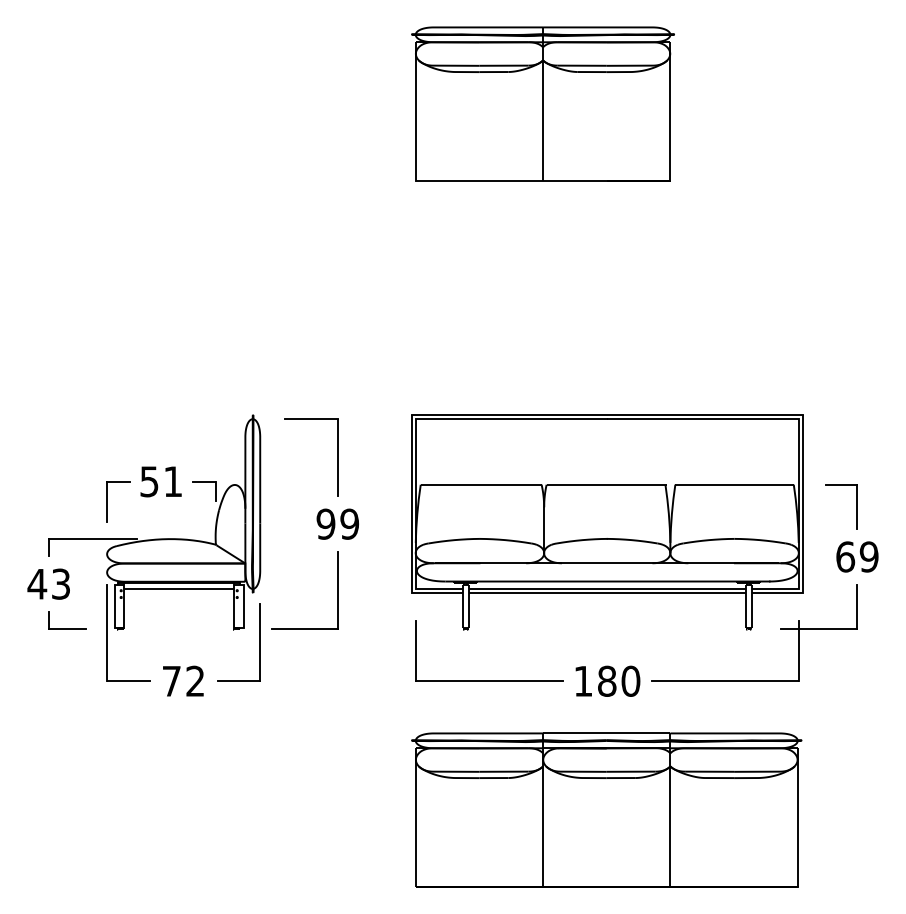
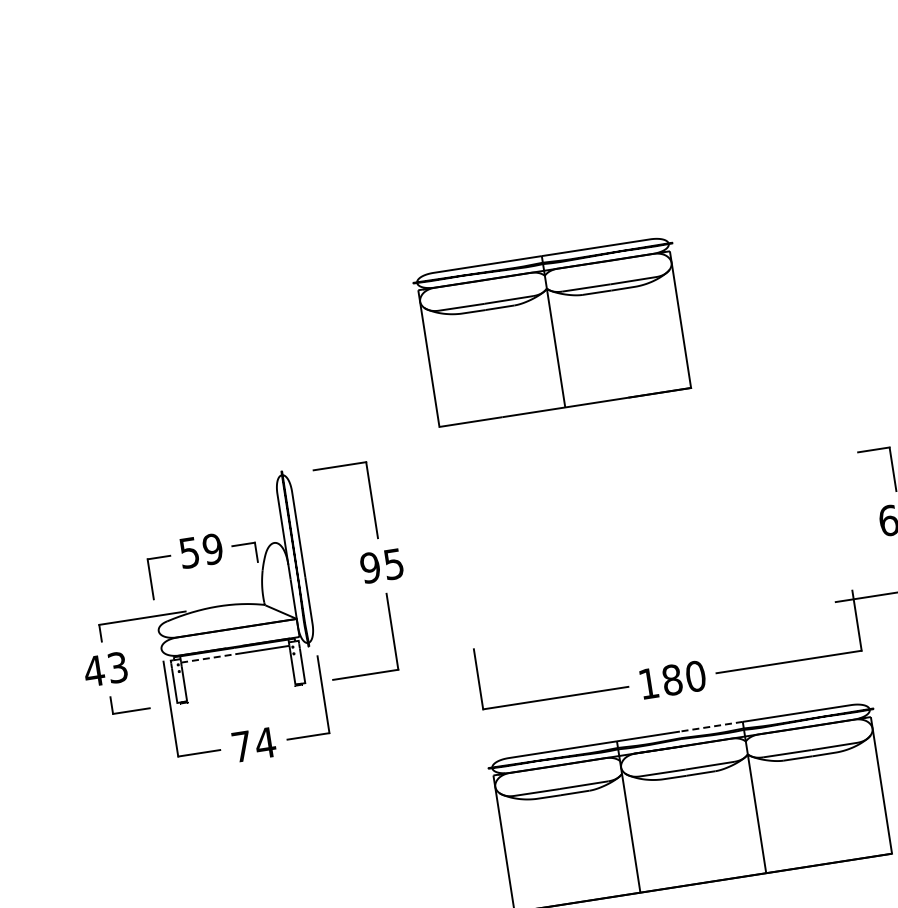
part: (542, 103) -> (552, 331), moved
text: (172, 481) -> (212, 549), 51 -> 59
part: (607, 522) -> (648, 523), removed
text: (349, 523) -> (393, 563), 99 -> 95
line: (152, 588) -> (208, 657), solid -> dashed
text: (195, 680) -> (265, 742), 72 -> 74
line: (638, 733) -> (711, 726), solid -> dashed

